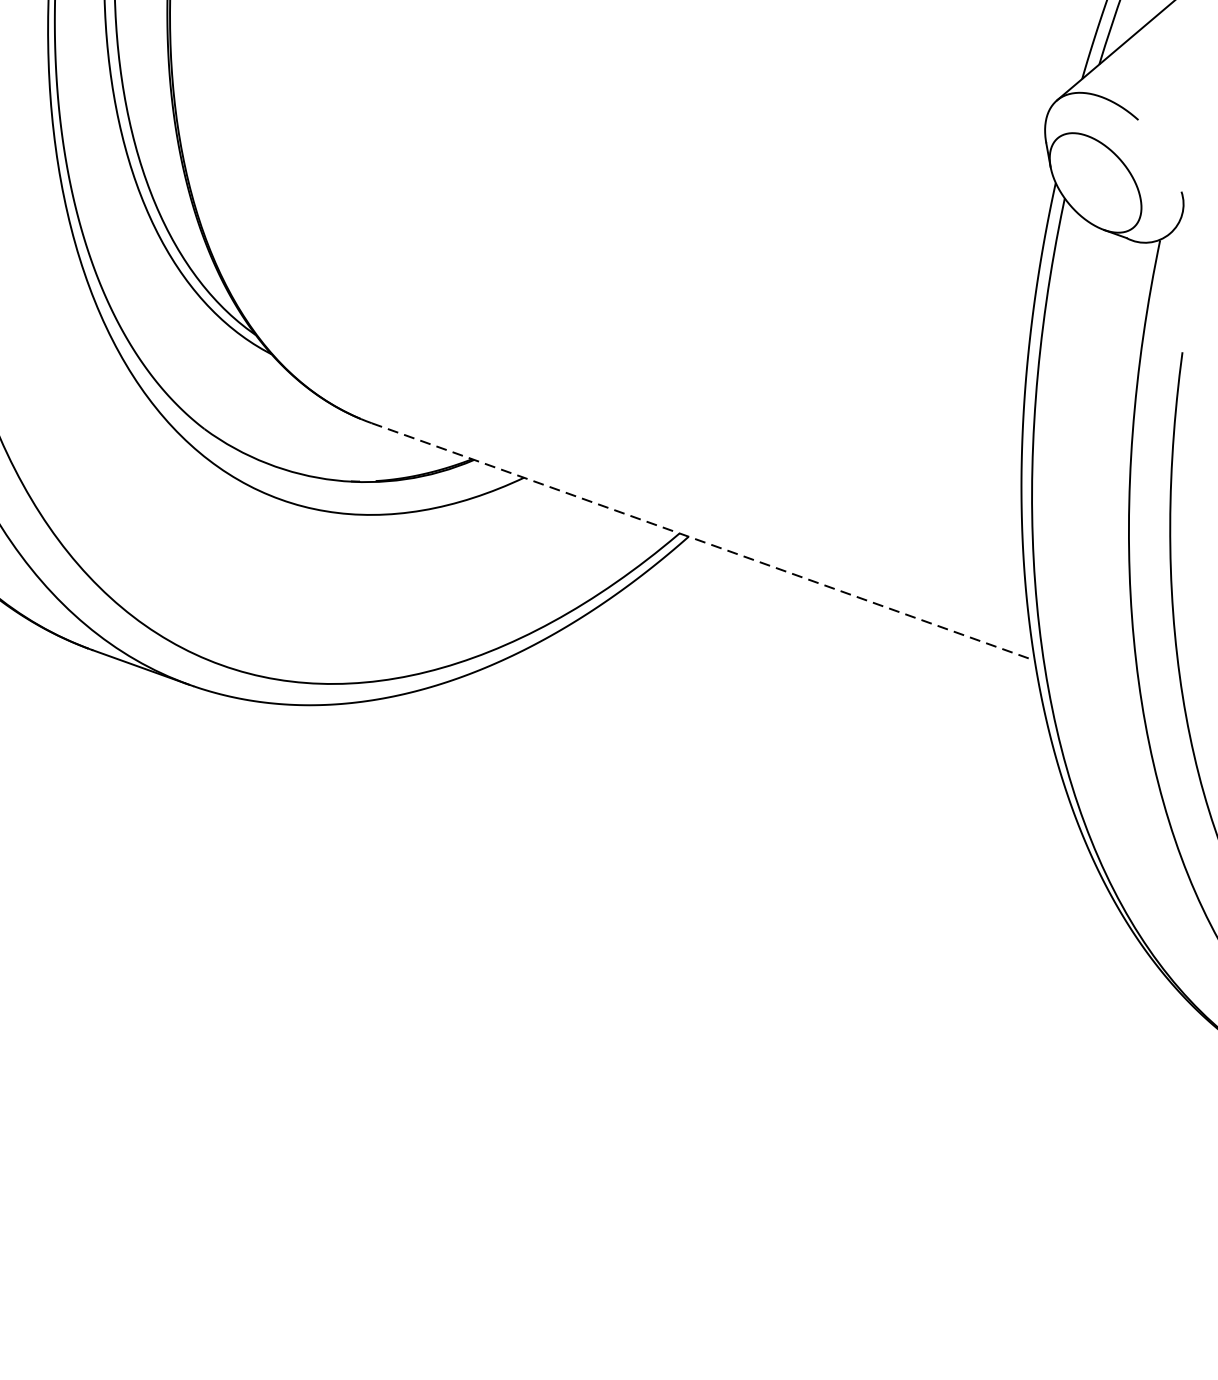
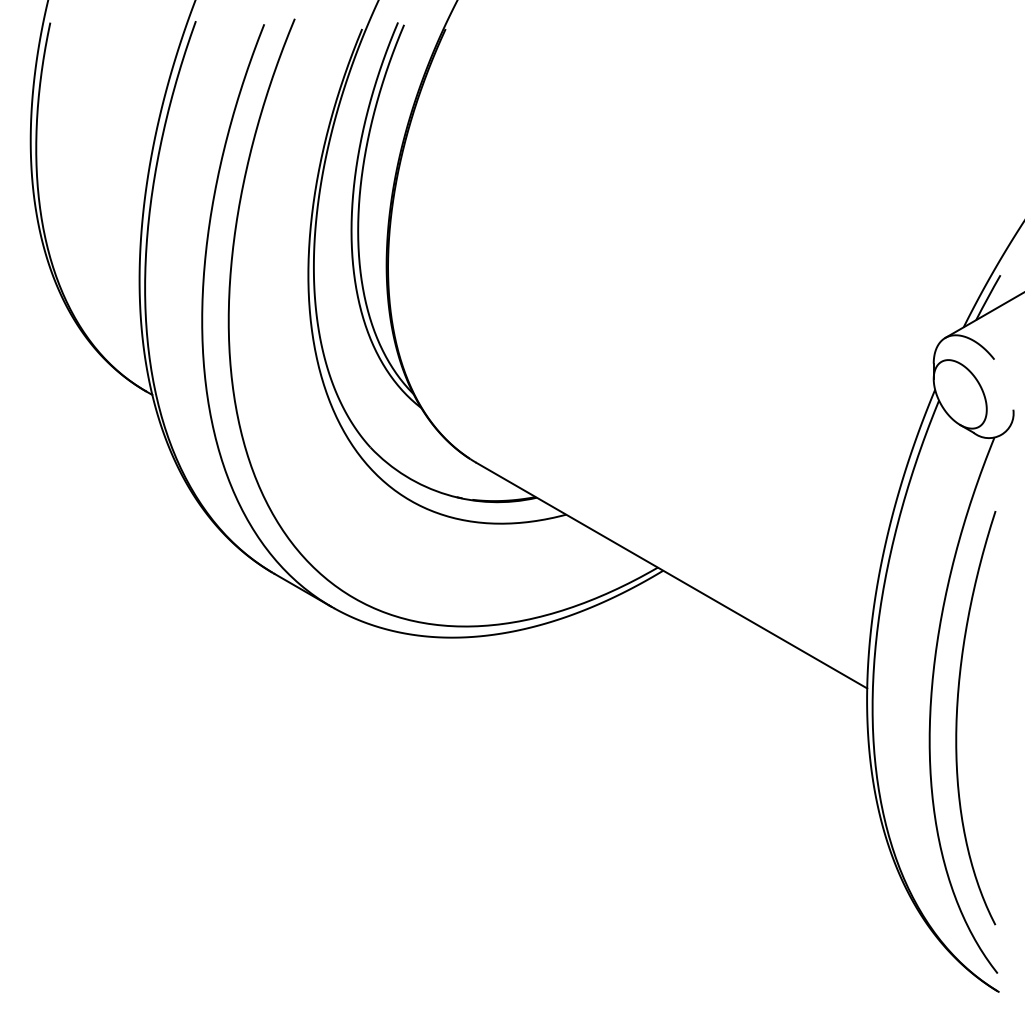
line: (702, 541) -> (671, 575), dashed -> solid

